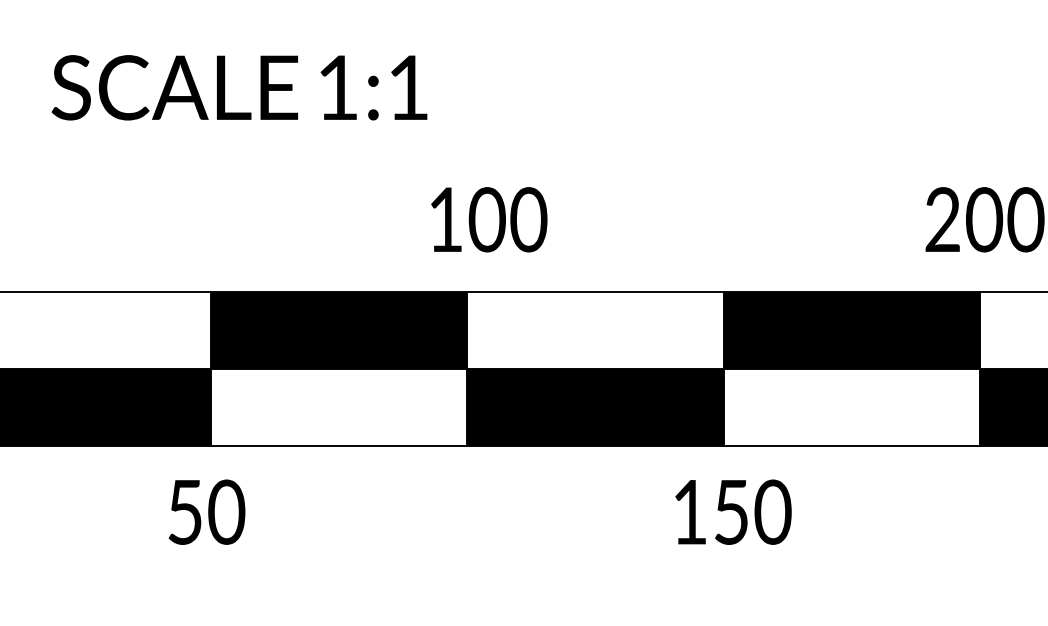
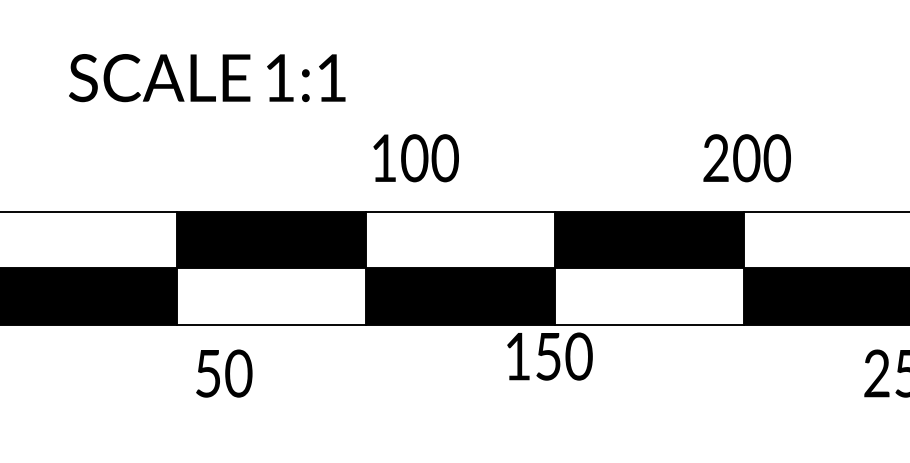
text: (239, 88) -> (207, 78), moved
text: (488, 220) -> (415, 158), moved
text: (207, 512) -> (224, 373), moved
text: (732, 512) -> (549, 356), moved

